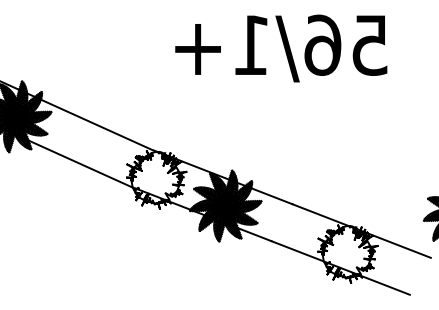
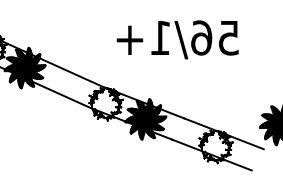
text: (280, 47) -> (177, 39), moved

